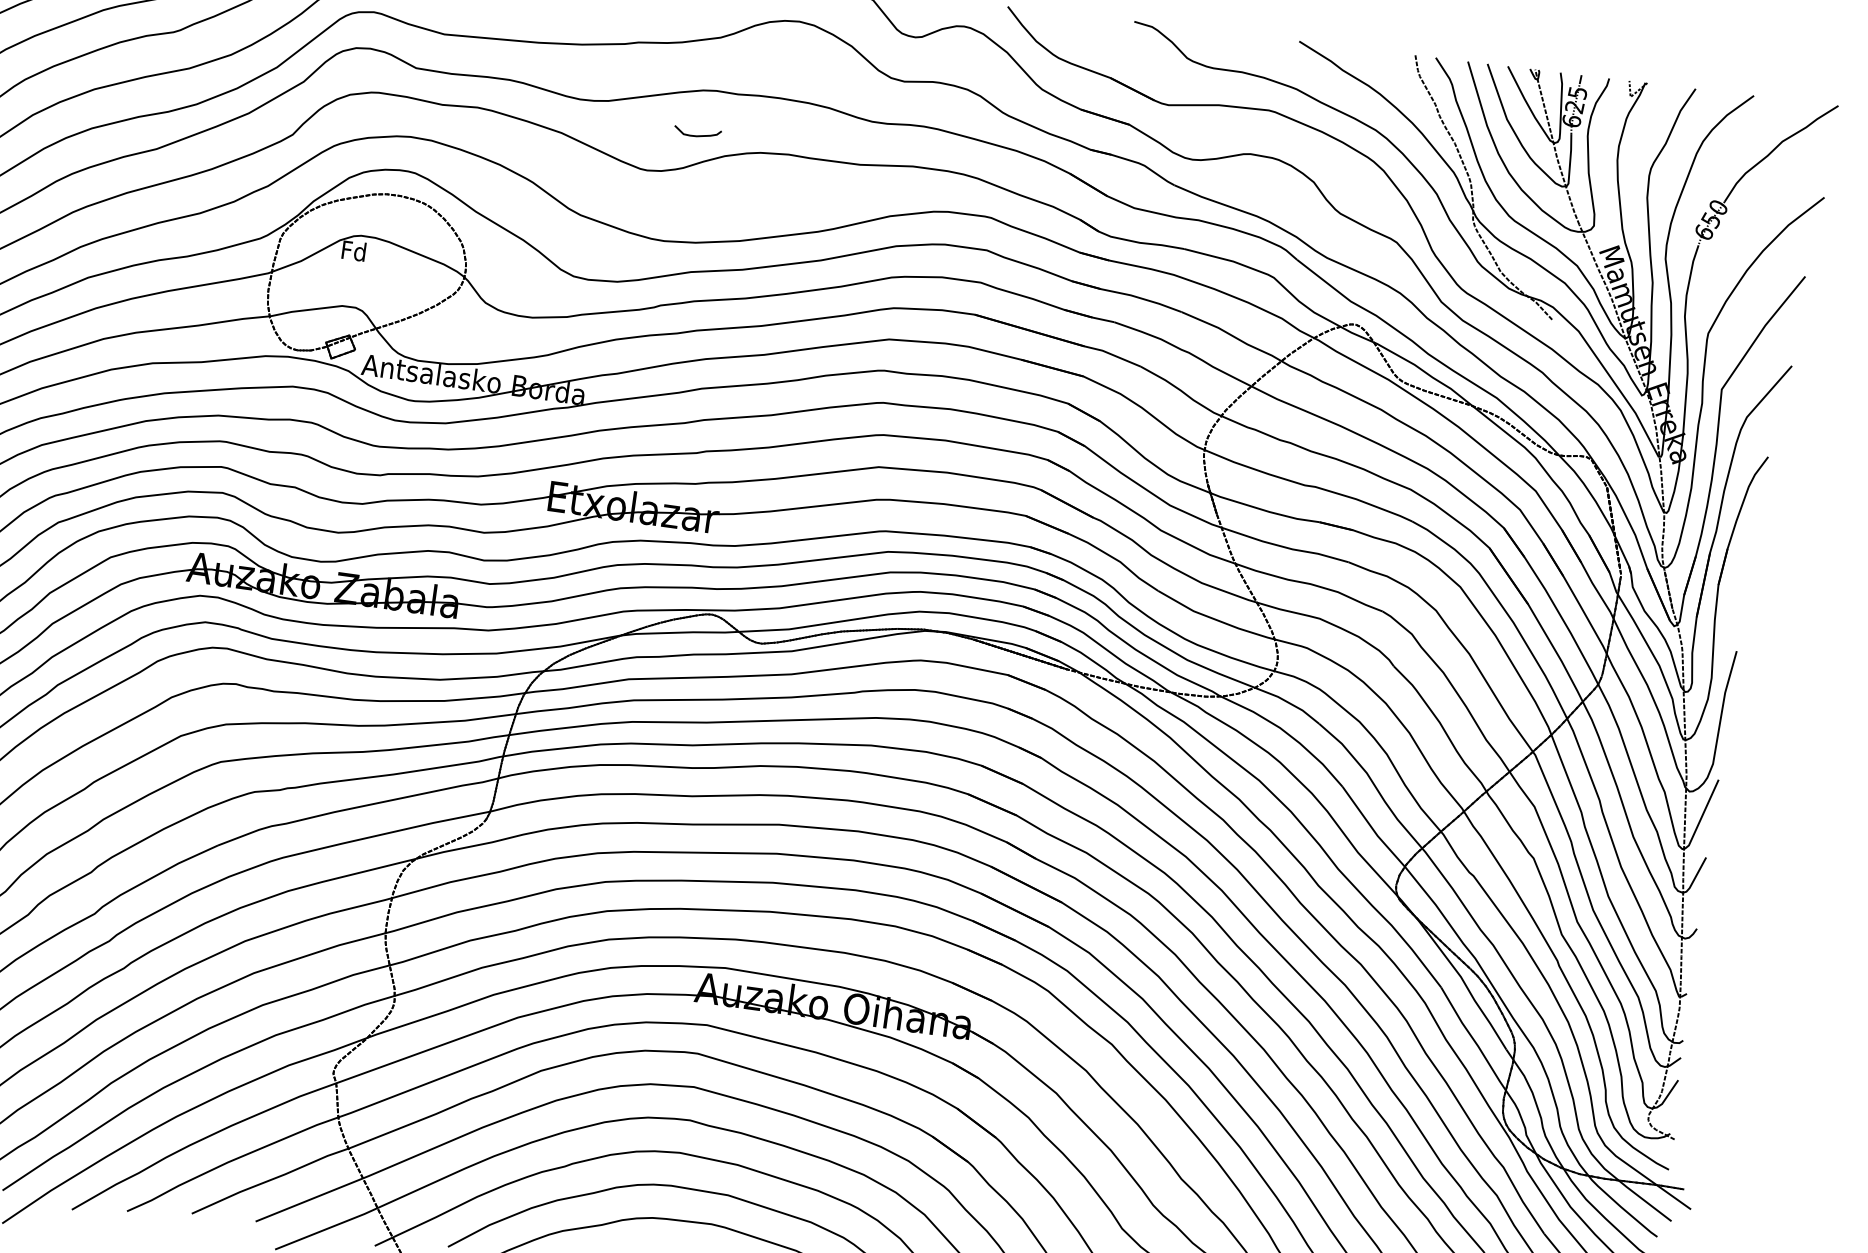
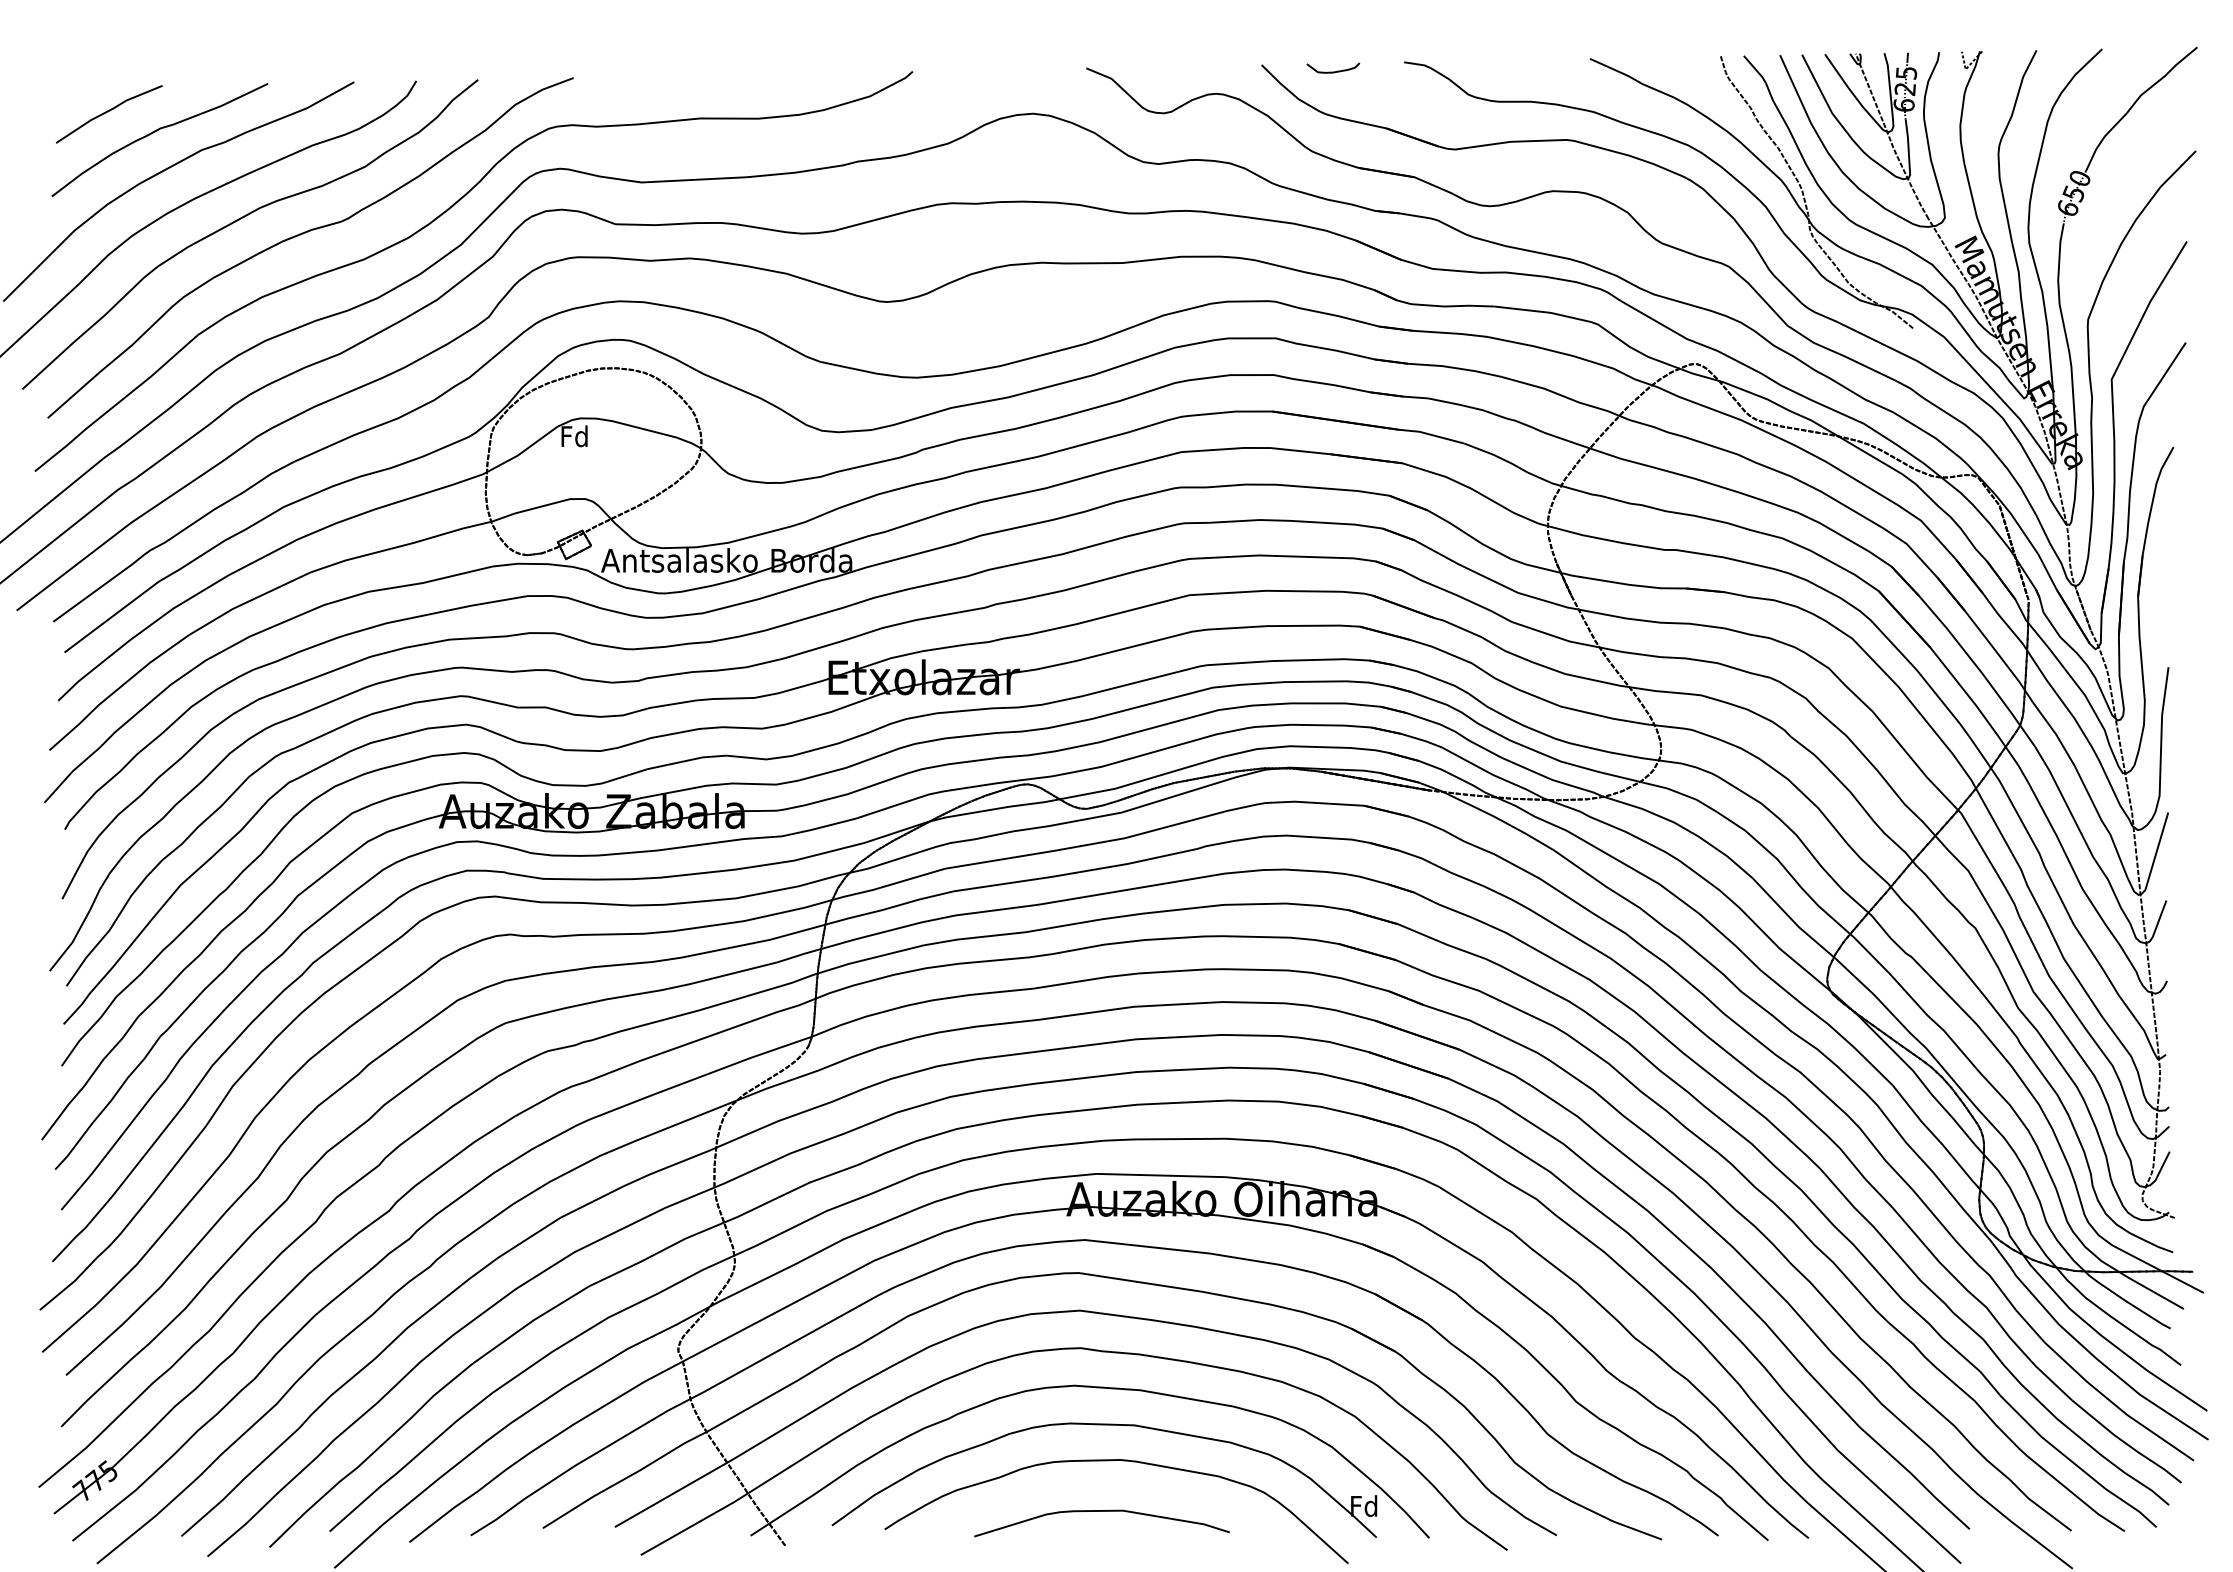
curve: (697, 135) -> (1333, 71), moved

